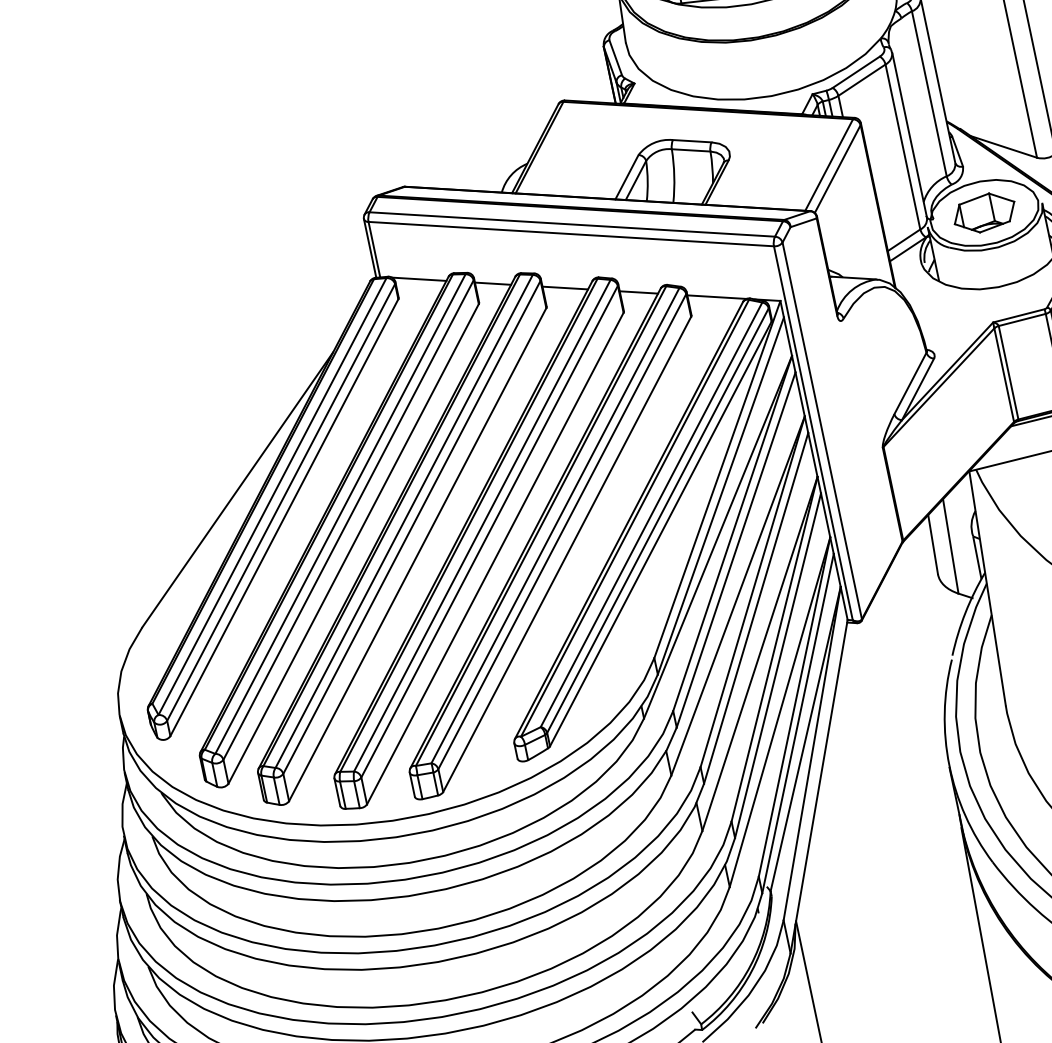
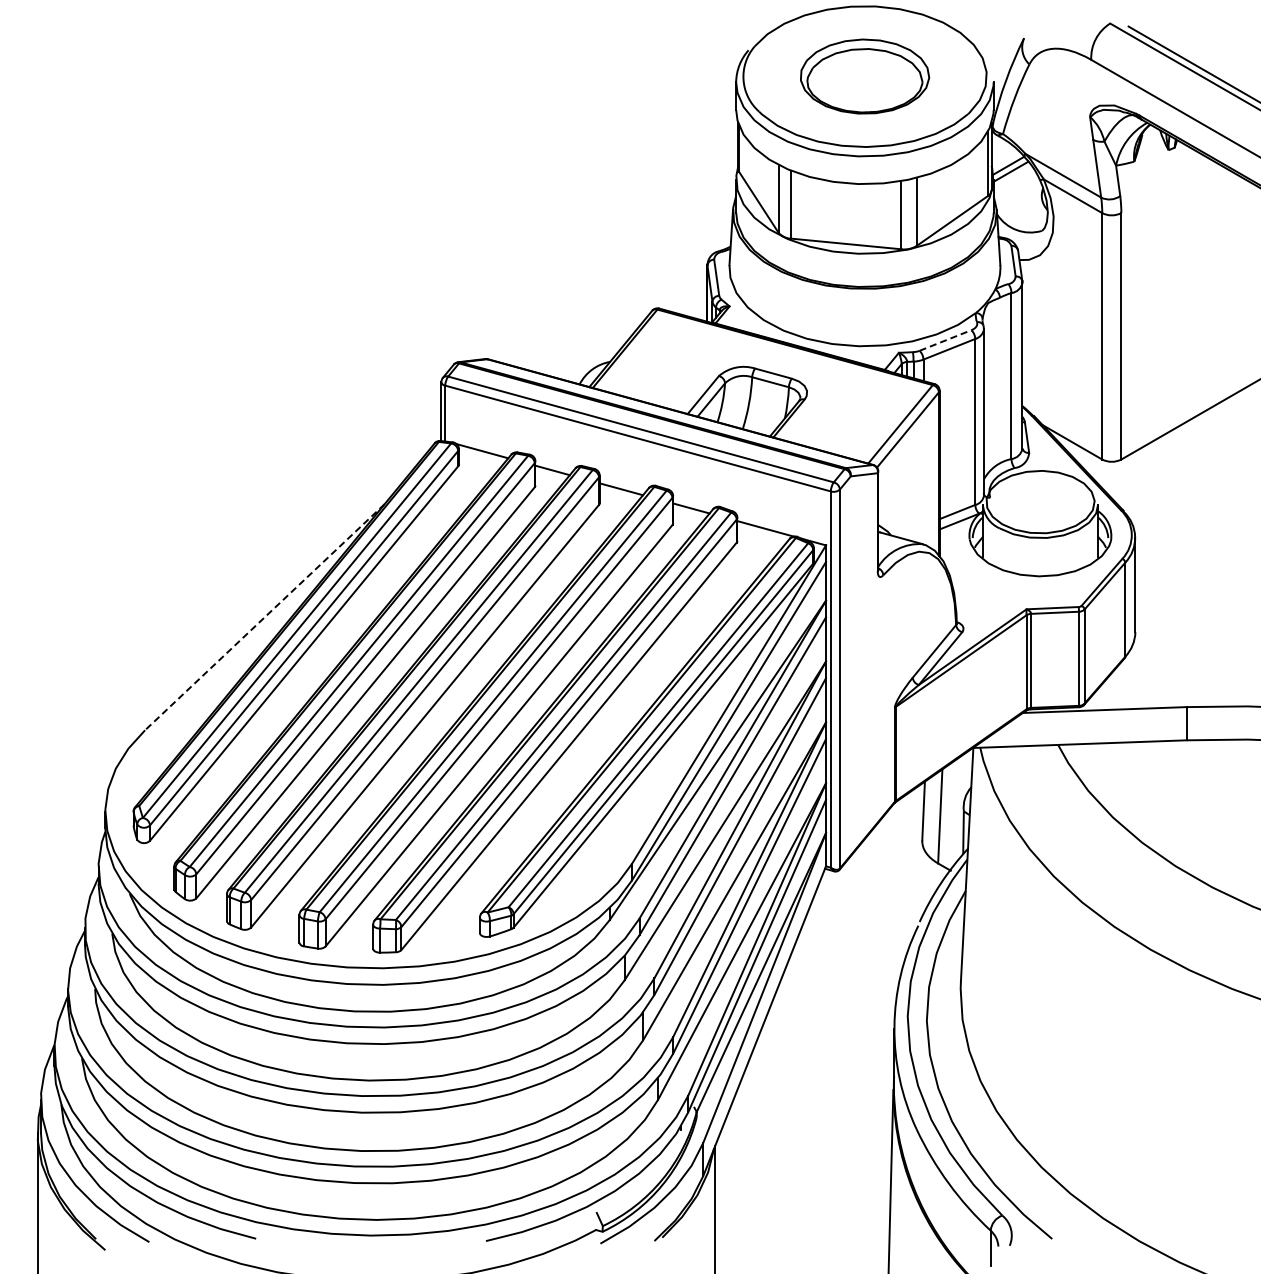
line: (856, 72) -> (945, 340), solid -> dashed
part: (984, 212) -> (1040, 501), removed
line: (237, 490) -> (264, 617), solid -> dashed

